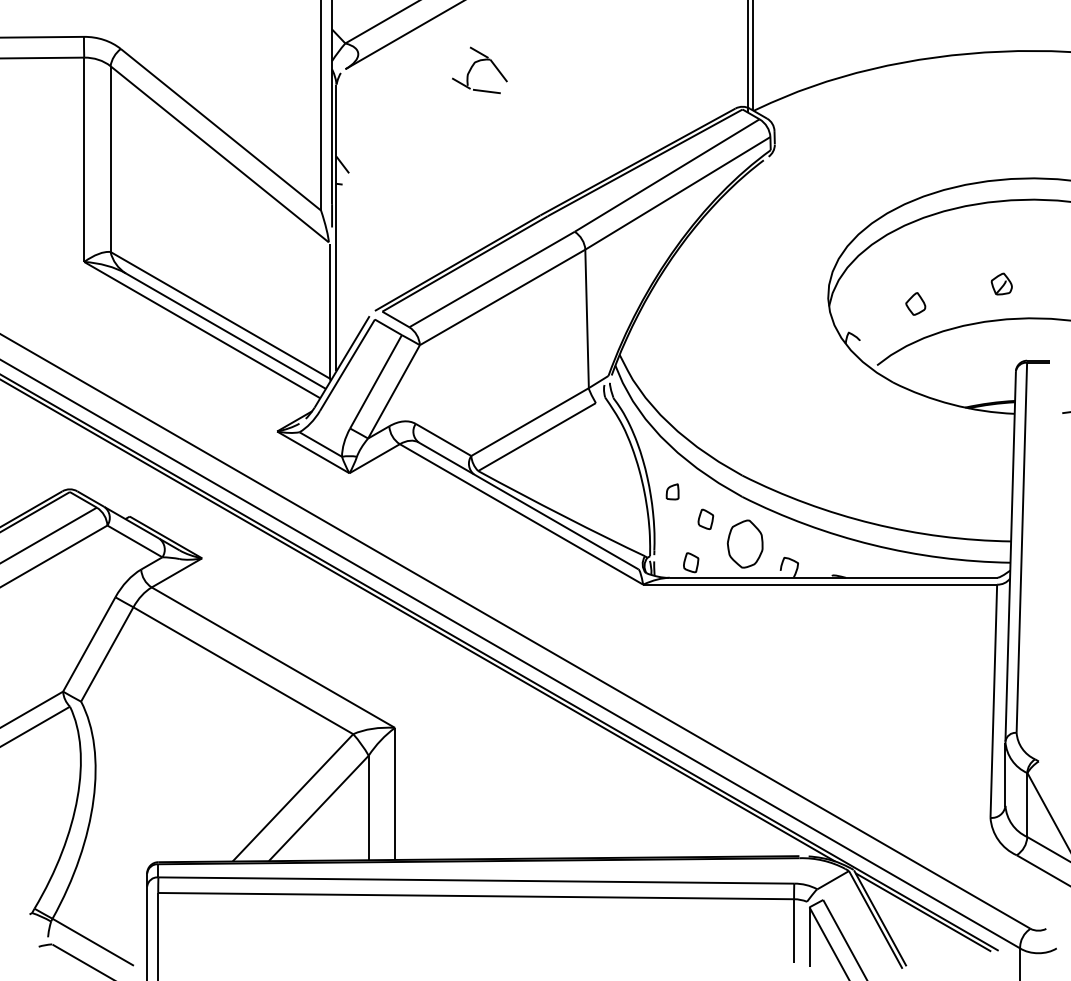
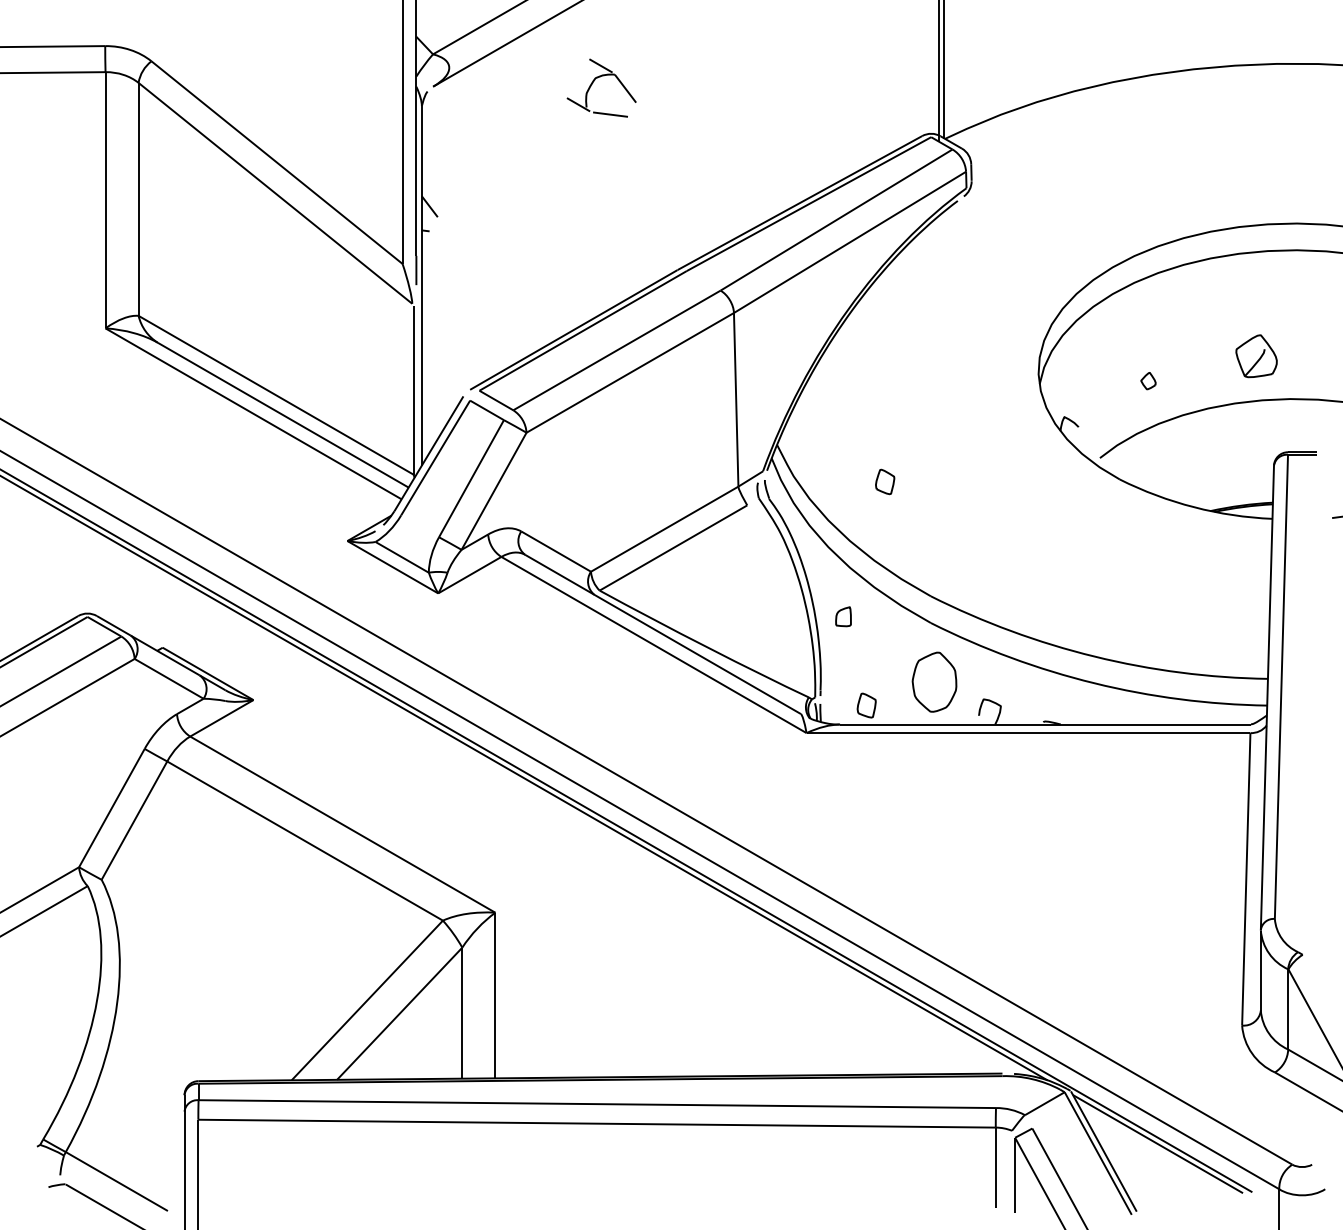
part: (1001, 283) -> (1255, 355), size x1.6
part: (915, 303) -> (1148, 380), size x0.6
part: (705, 519) -> (884, 482), moved

